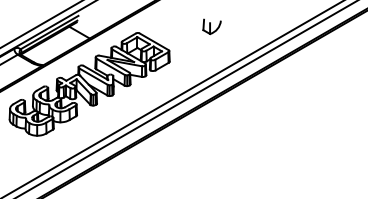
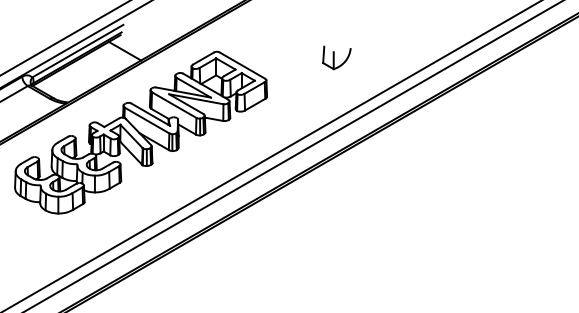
part: (211, 26) -> (335, 57), moved

